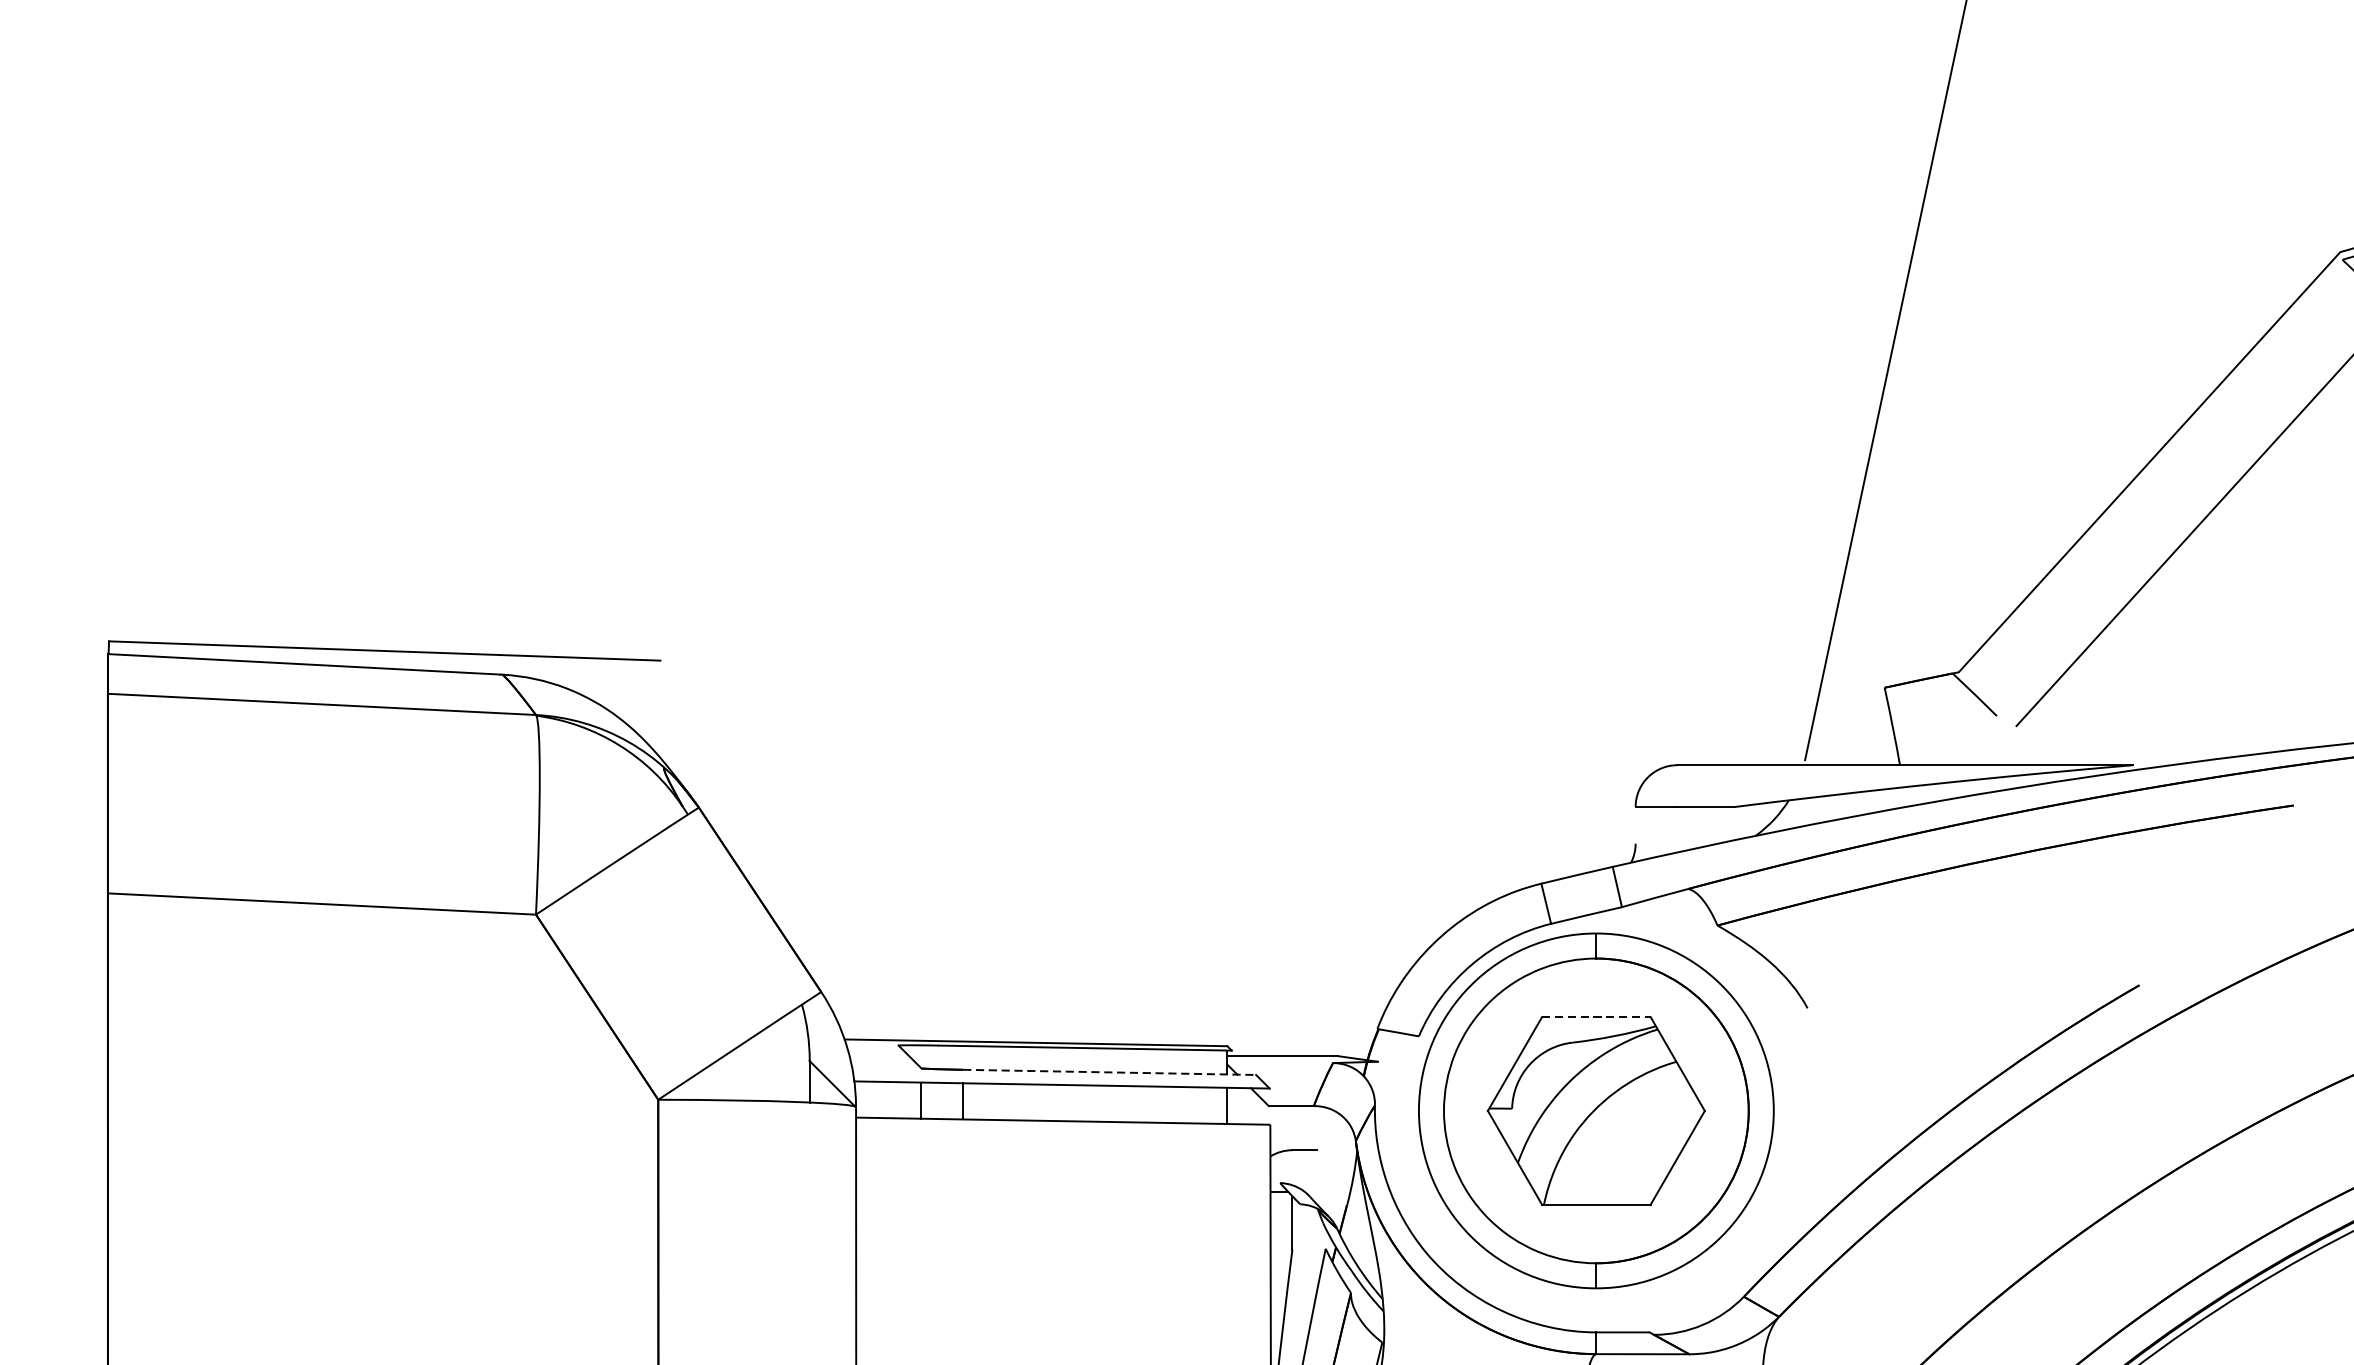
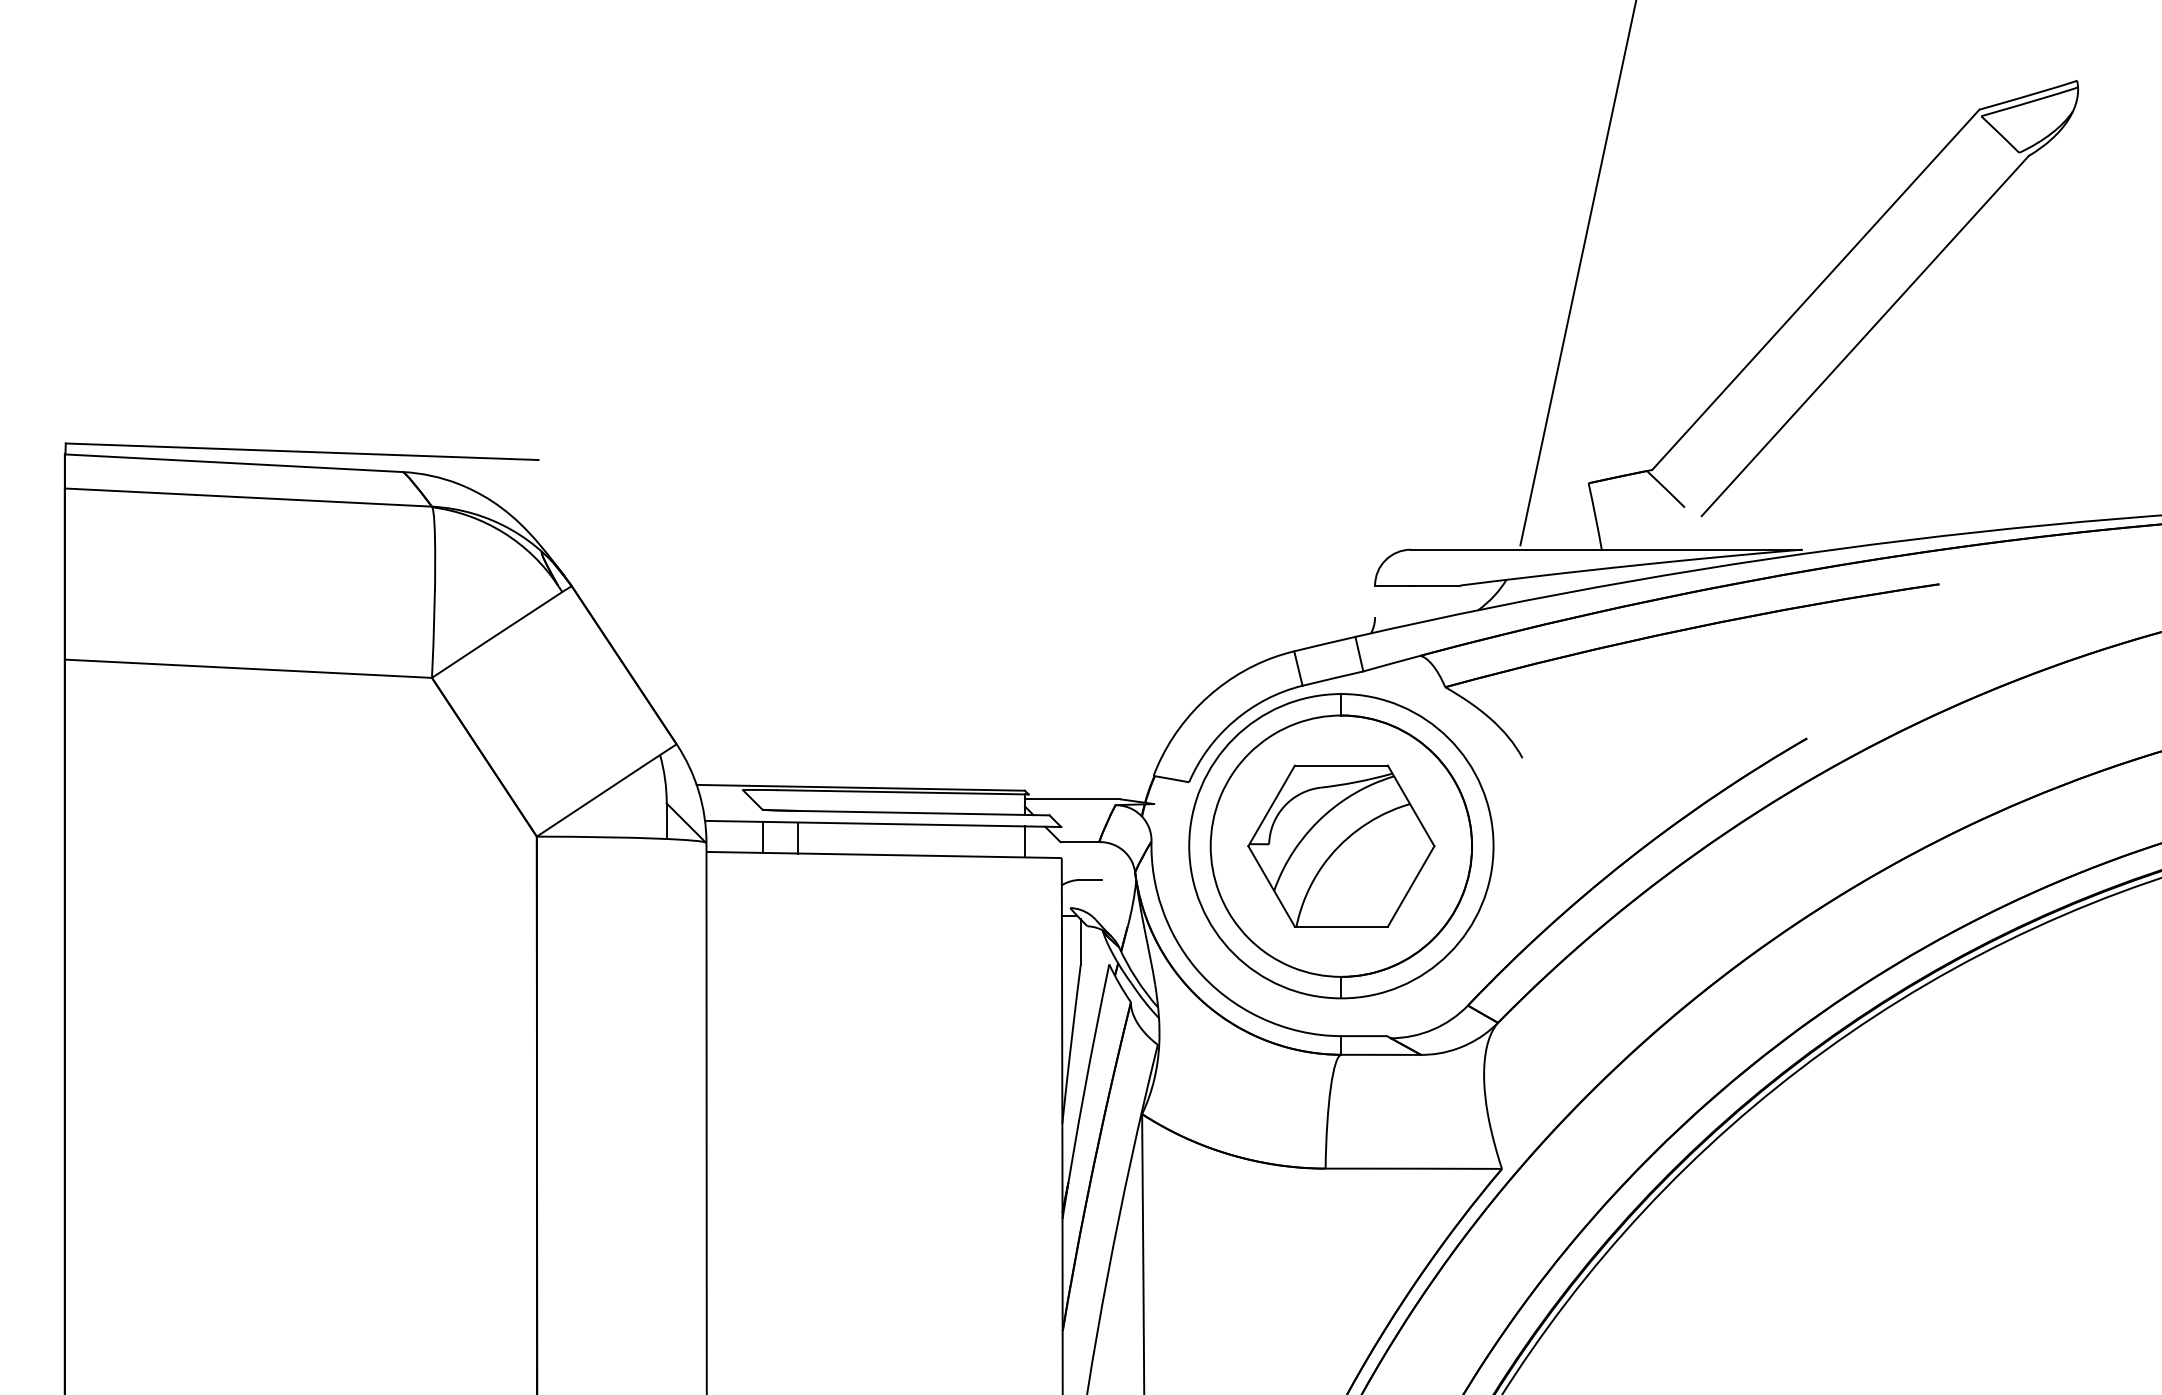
line: (1596, 1016) -> (1341, 765), dashed -> solid
line: (1109, 1072) -> (923, 813), dashed -> solid

